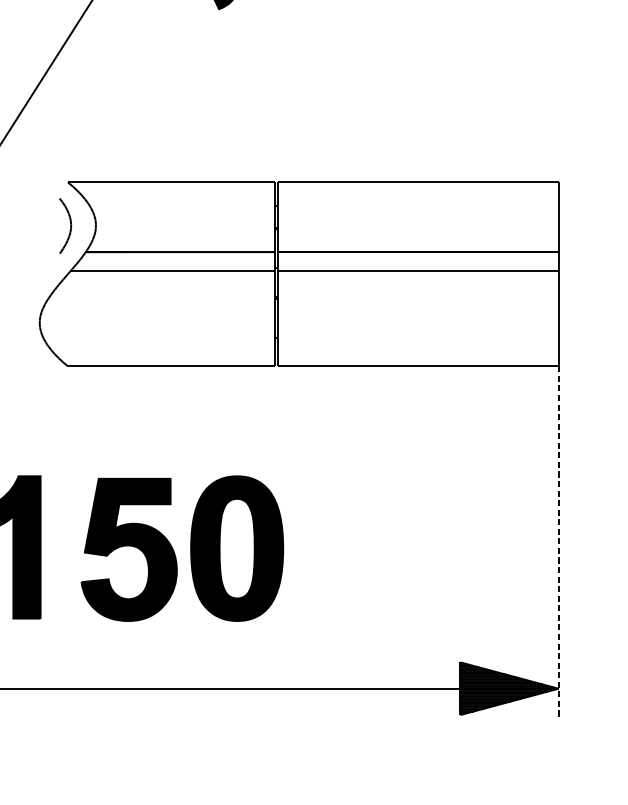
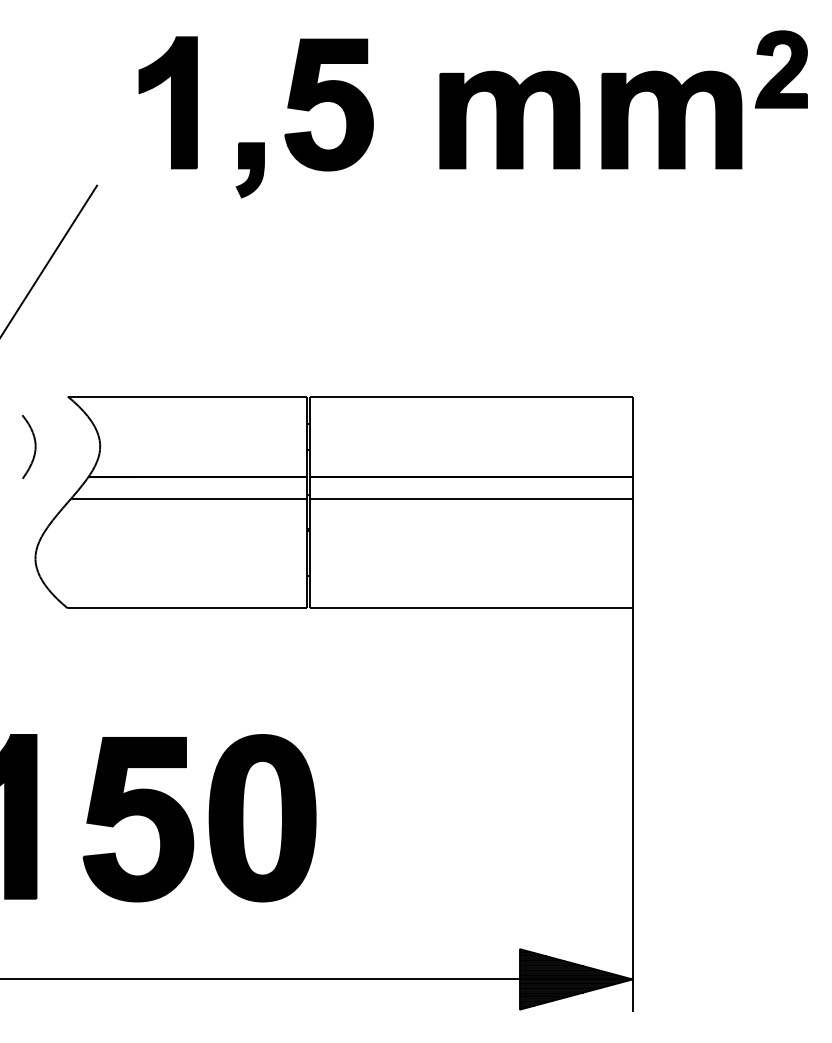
part: (65, 225) -> (29, 446), moved
line: (558, 541) -> (632, 810), dashed -> solid

